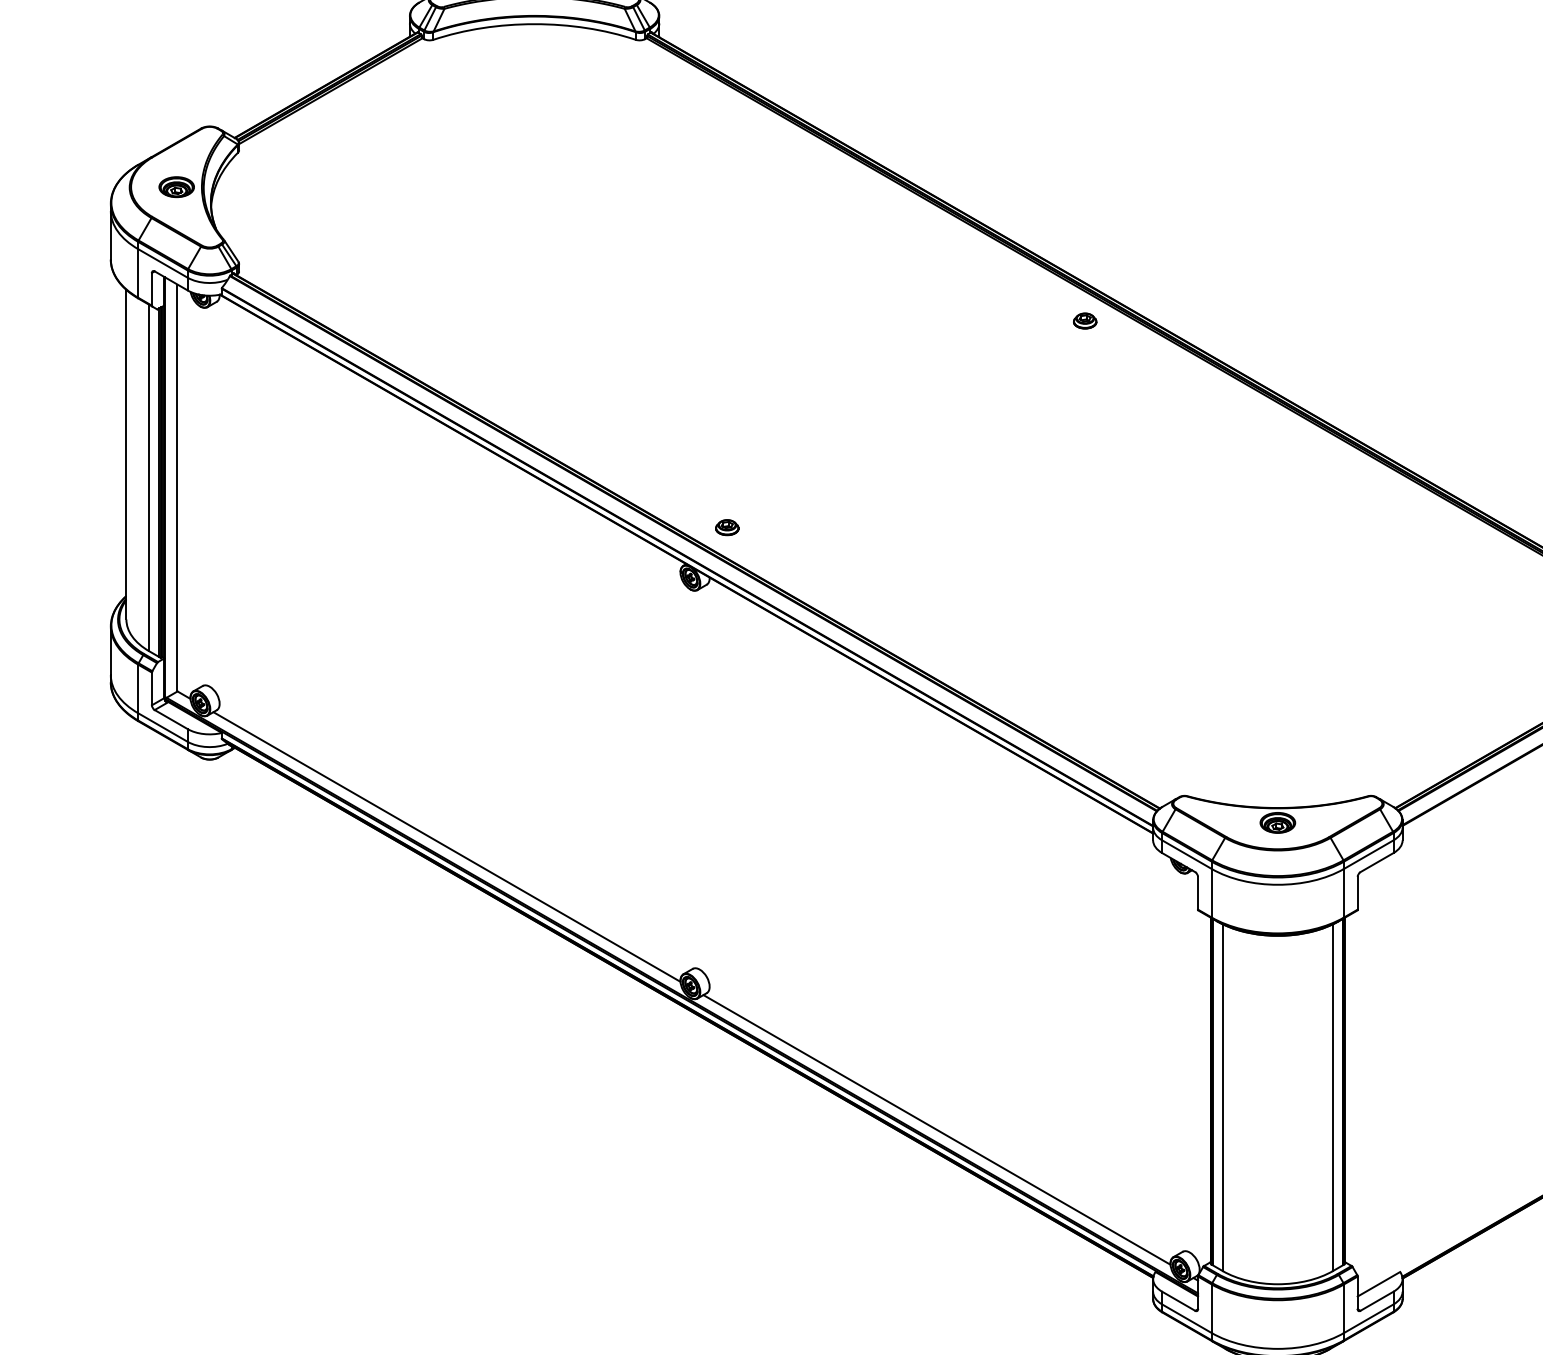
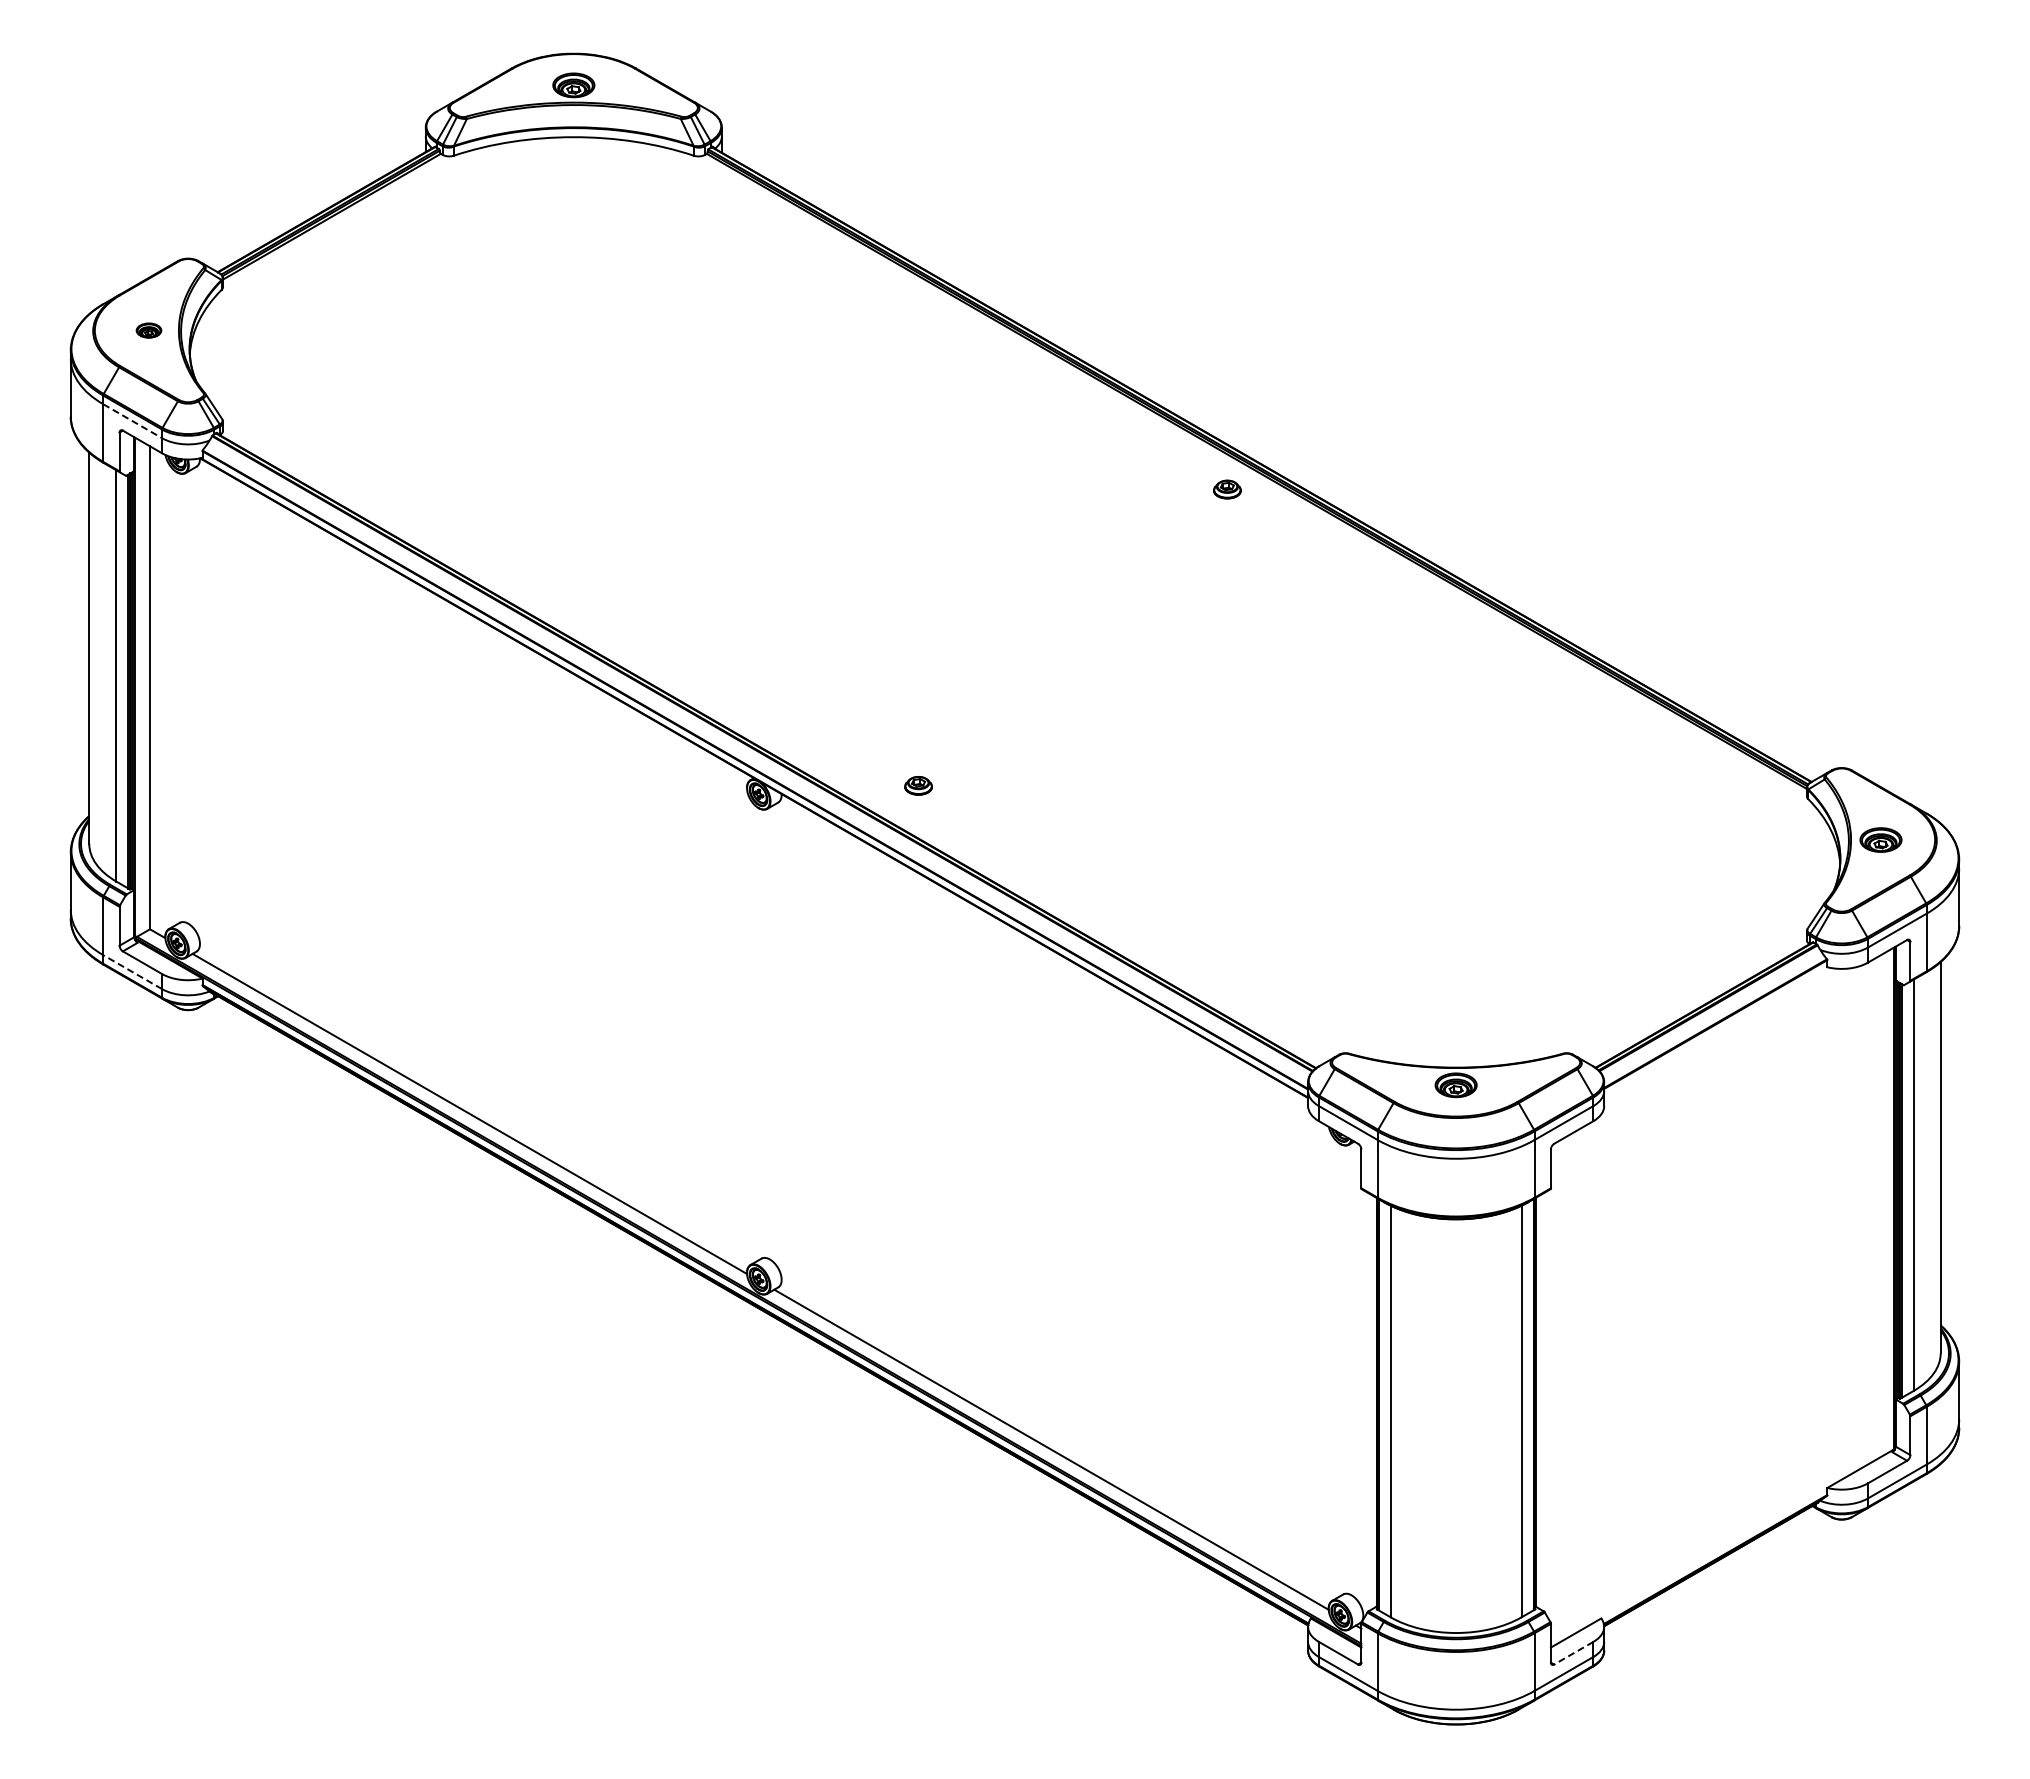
part: (176, 187) -> (148, 330), size x0.6
line: (162, 263) -> (132, 421), solid -> dashed
part: (727, 527) -> (918, 785), moved
line: (162, 727) -> (132, 972), solid -> dashed
line: (1376, 1301) -> (1573, 1653), solid -> dashed

